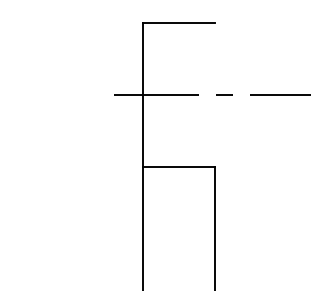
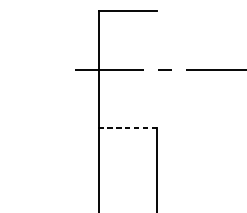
line: (178, 166) -> (127, 127), solid -> dashed

